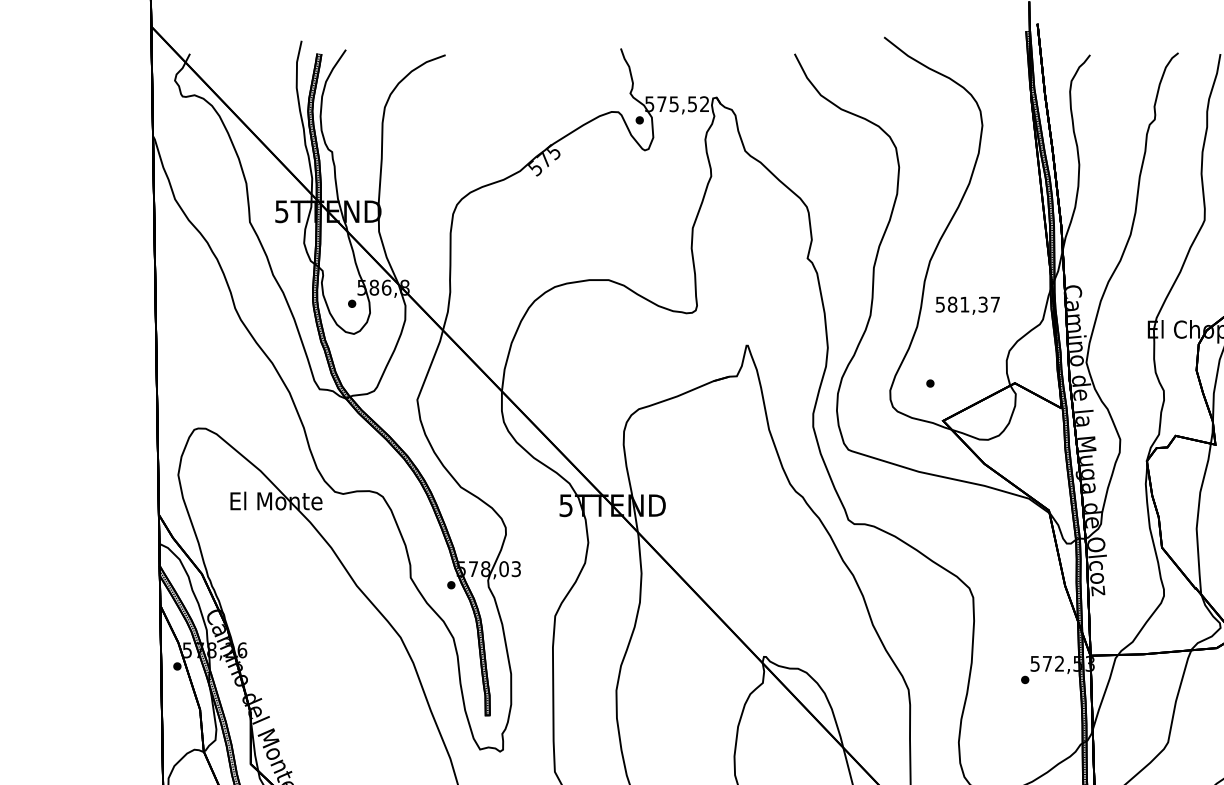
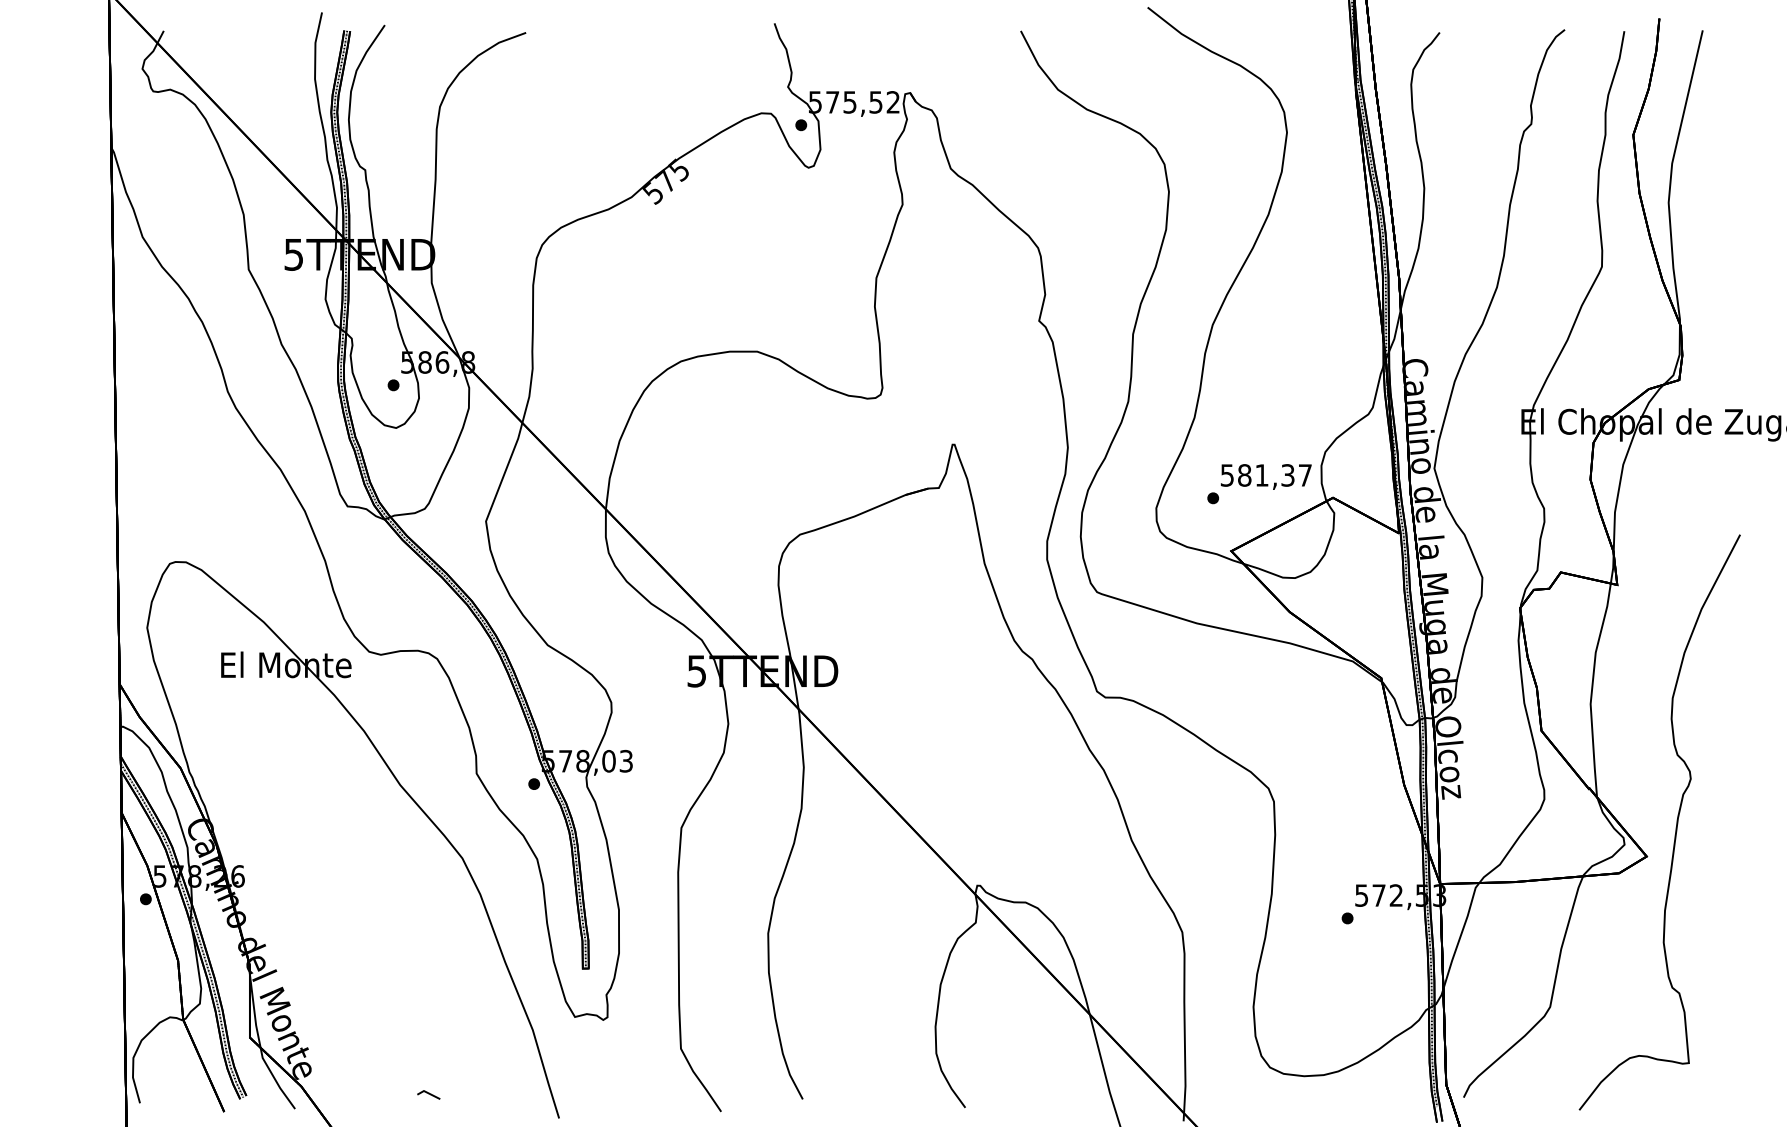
text: (967, 305) -> (1266, 476), moved

